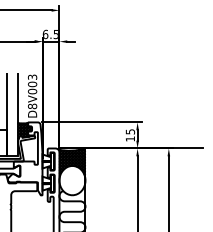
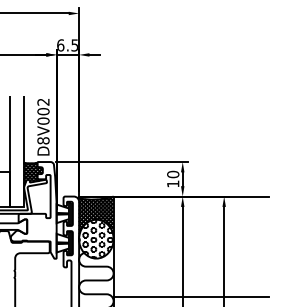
text: (32, 76) -> (43, 101), D8V003 -> D8V002
text: (130, 131) -> (173, 174), 15 -> 10
hatch: (72, 180) -> (96, 238), added
line: (144, 223) -> (191, 296), added

